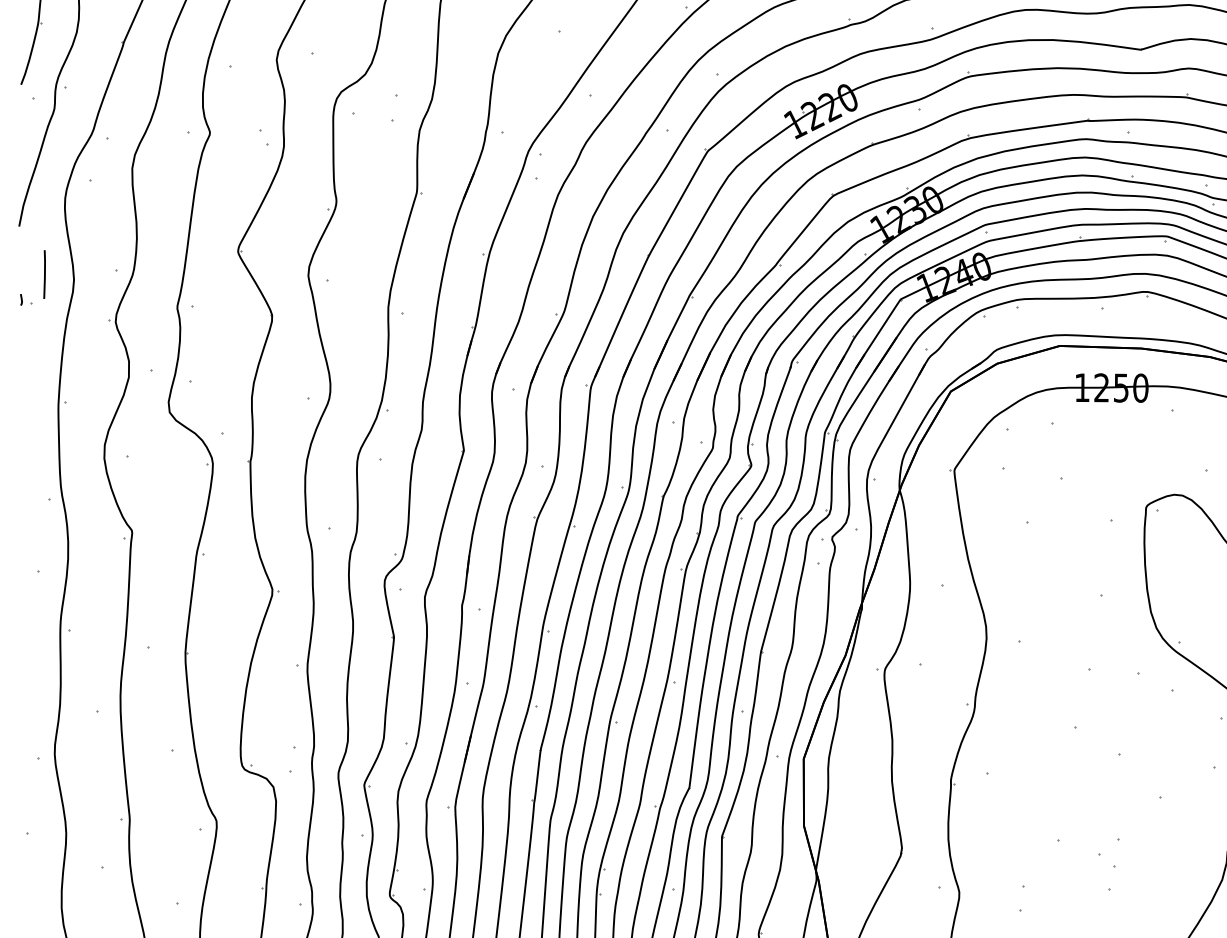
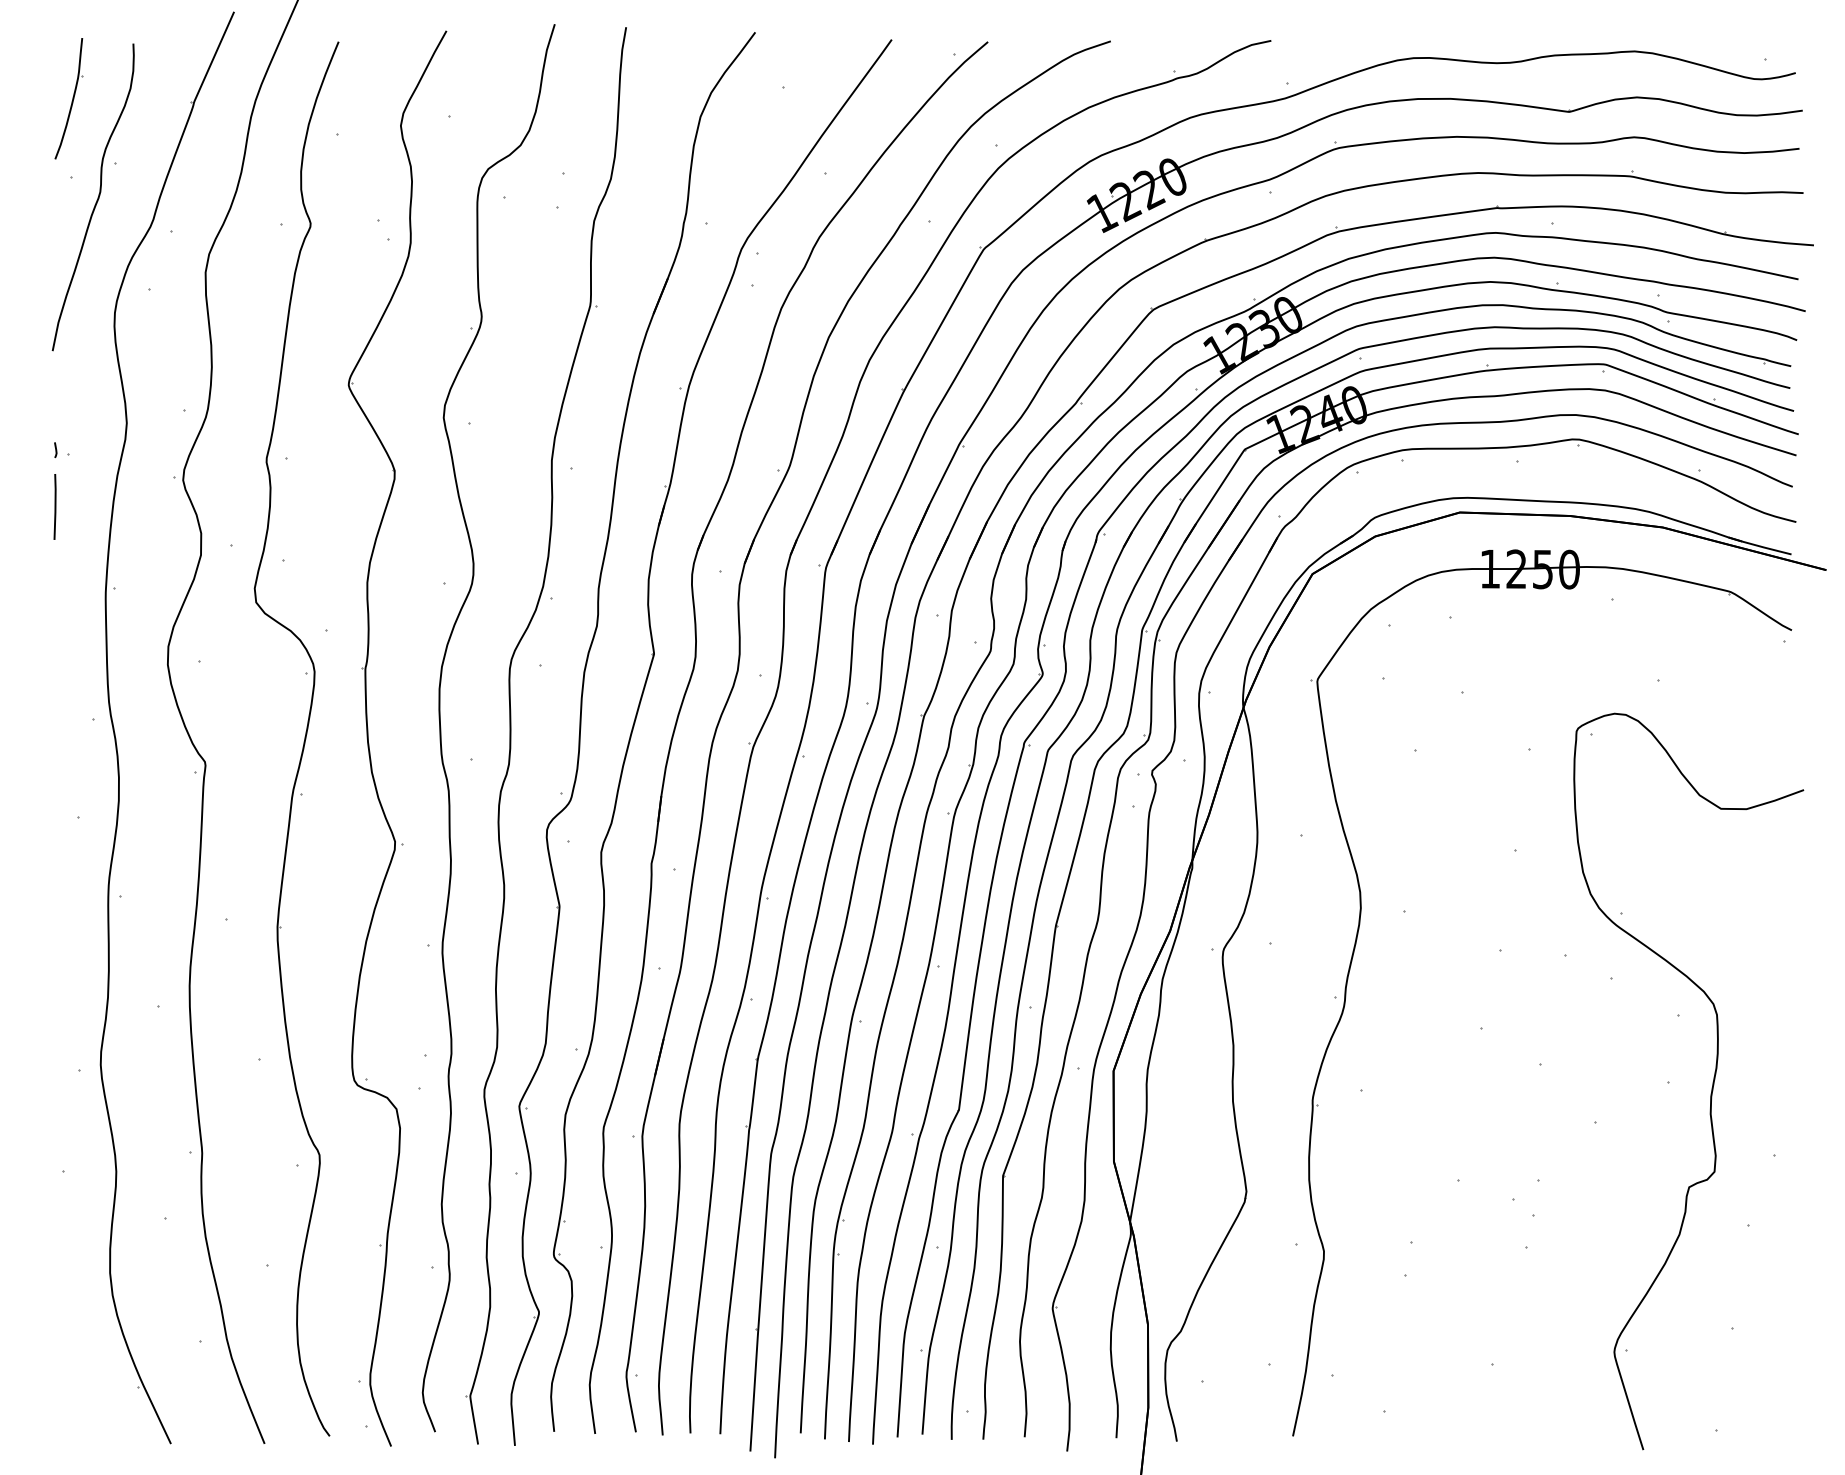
line: (44, 274) -> (54, 506), moved

